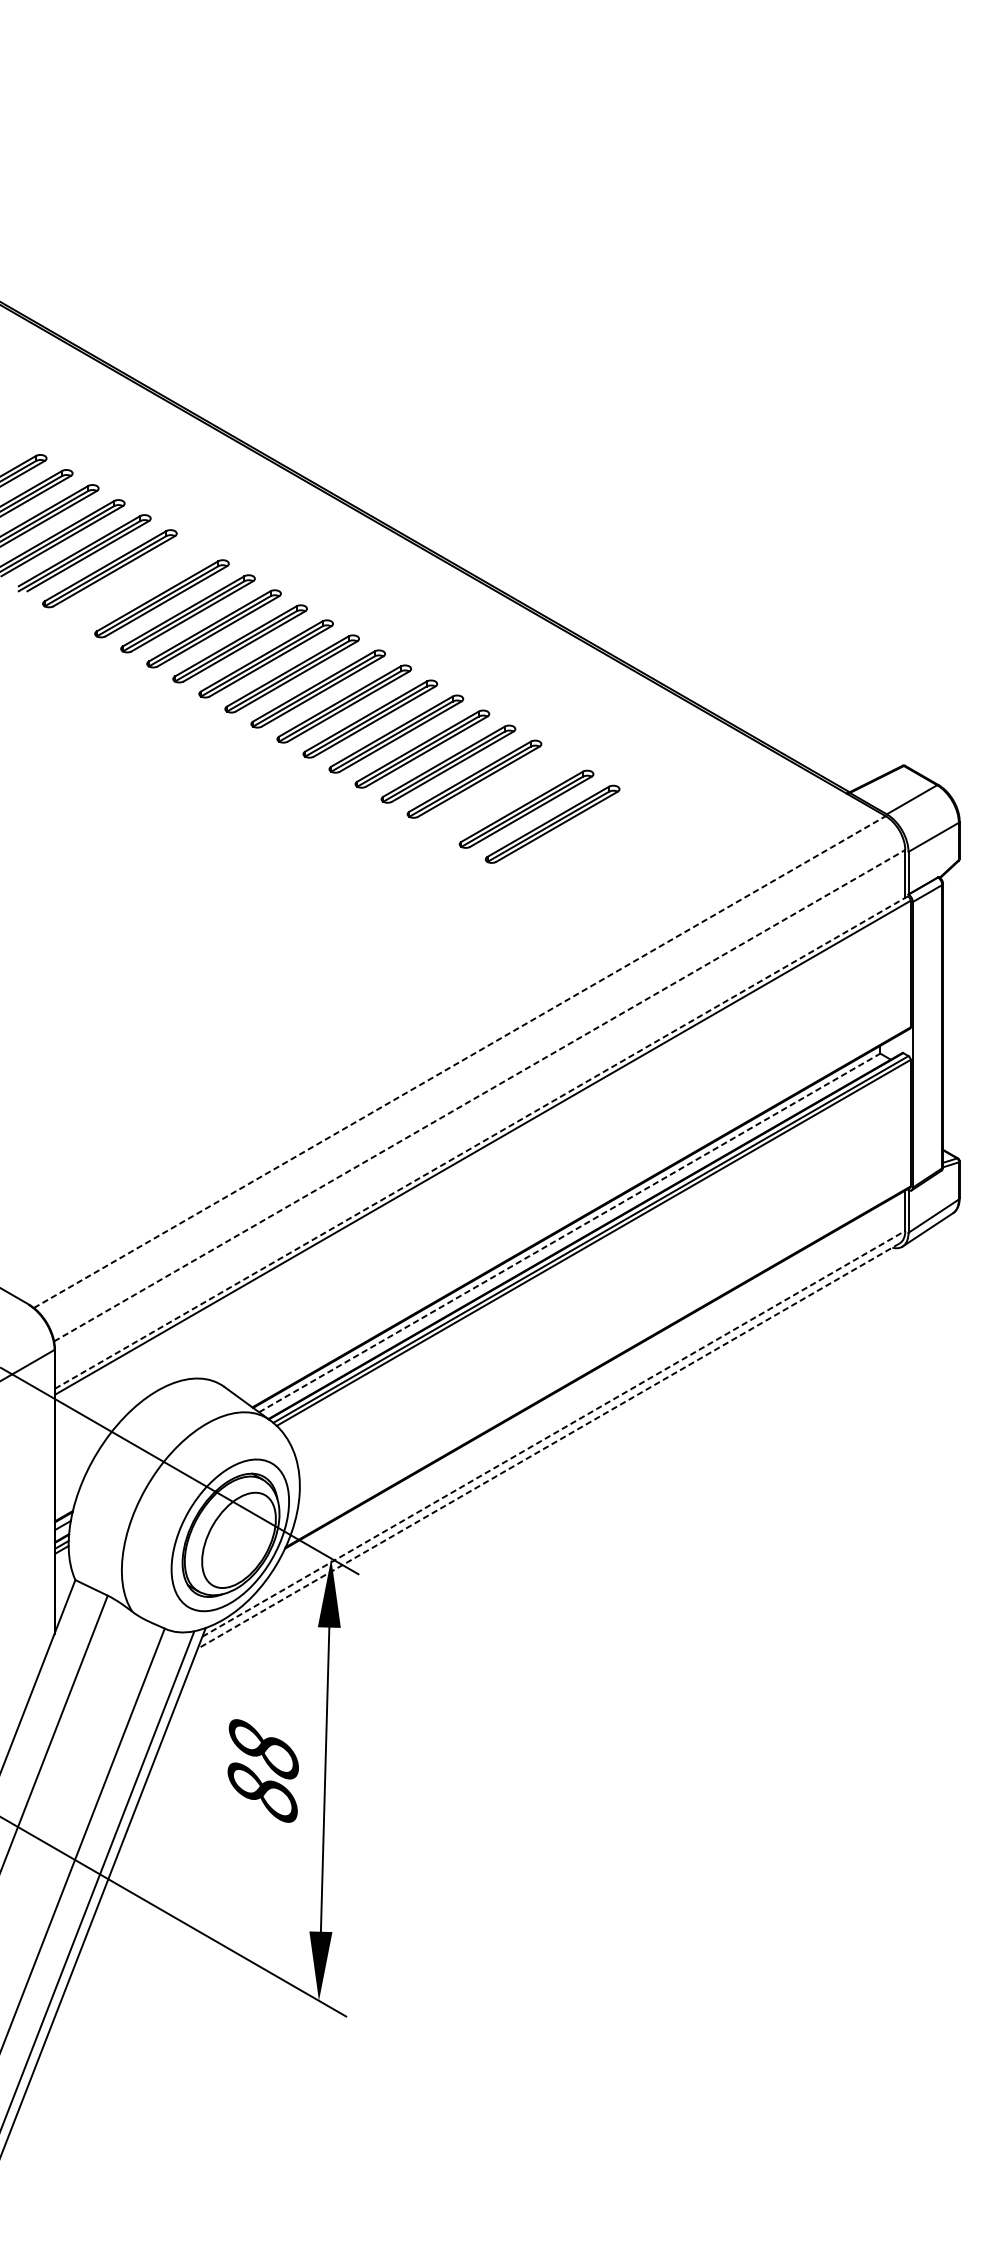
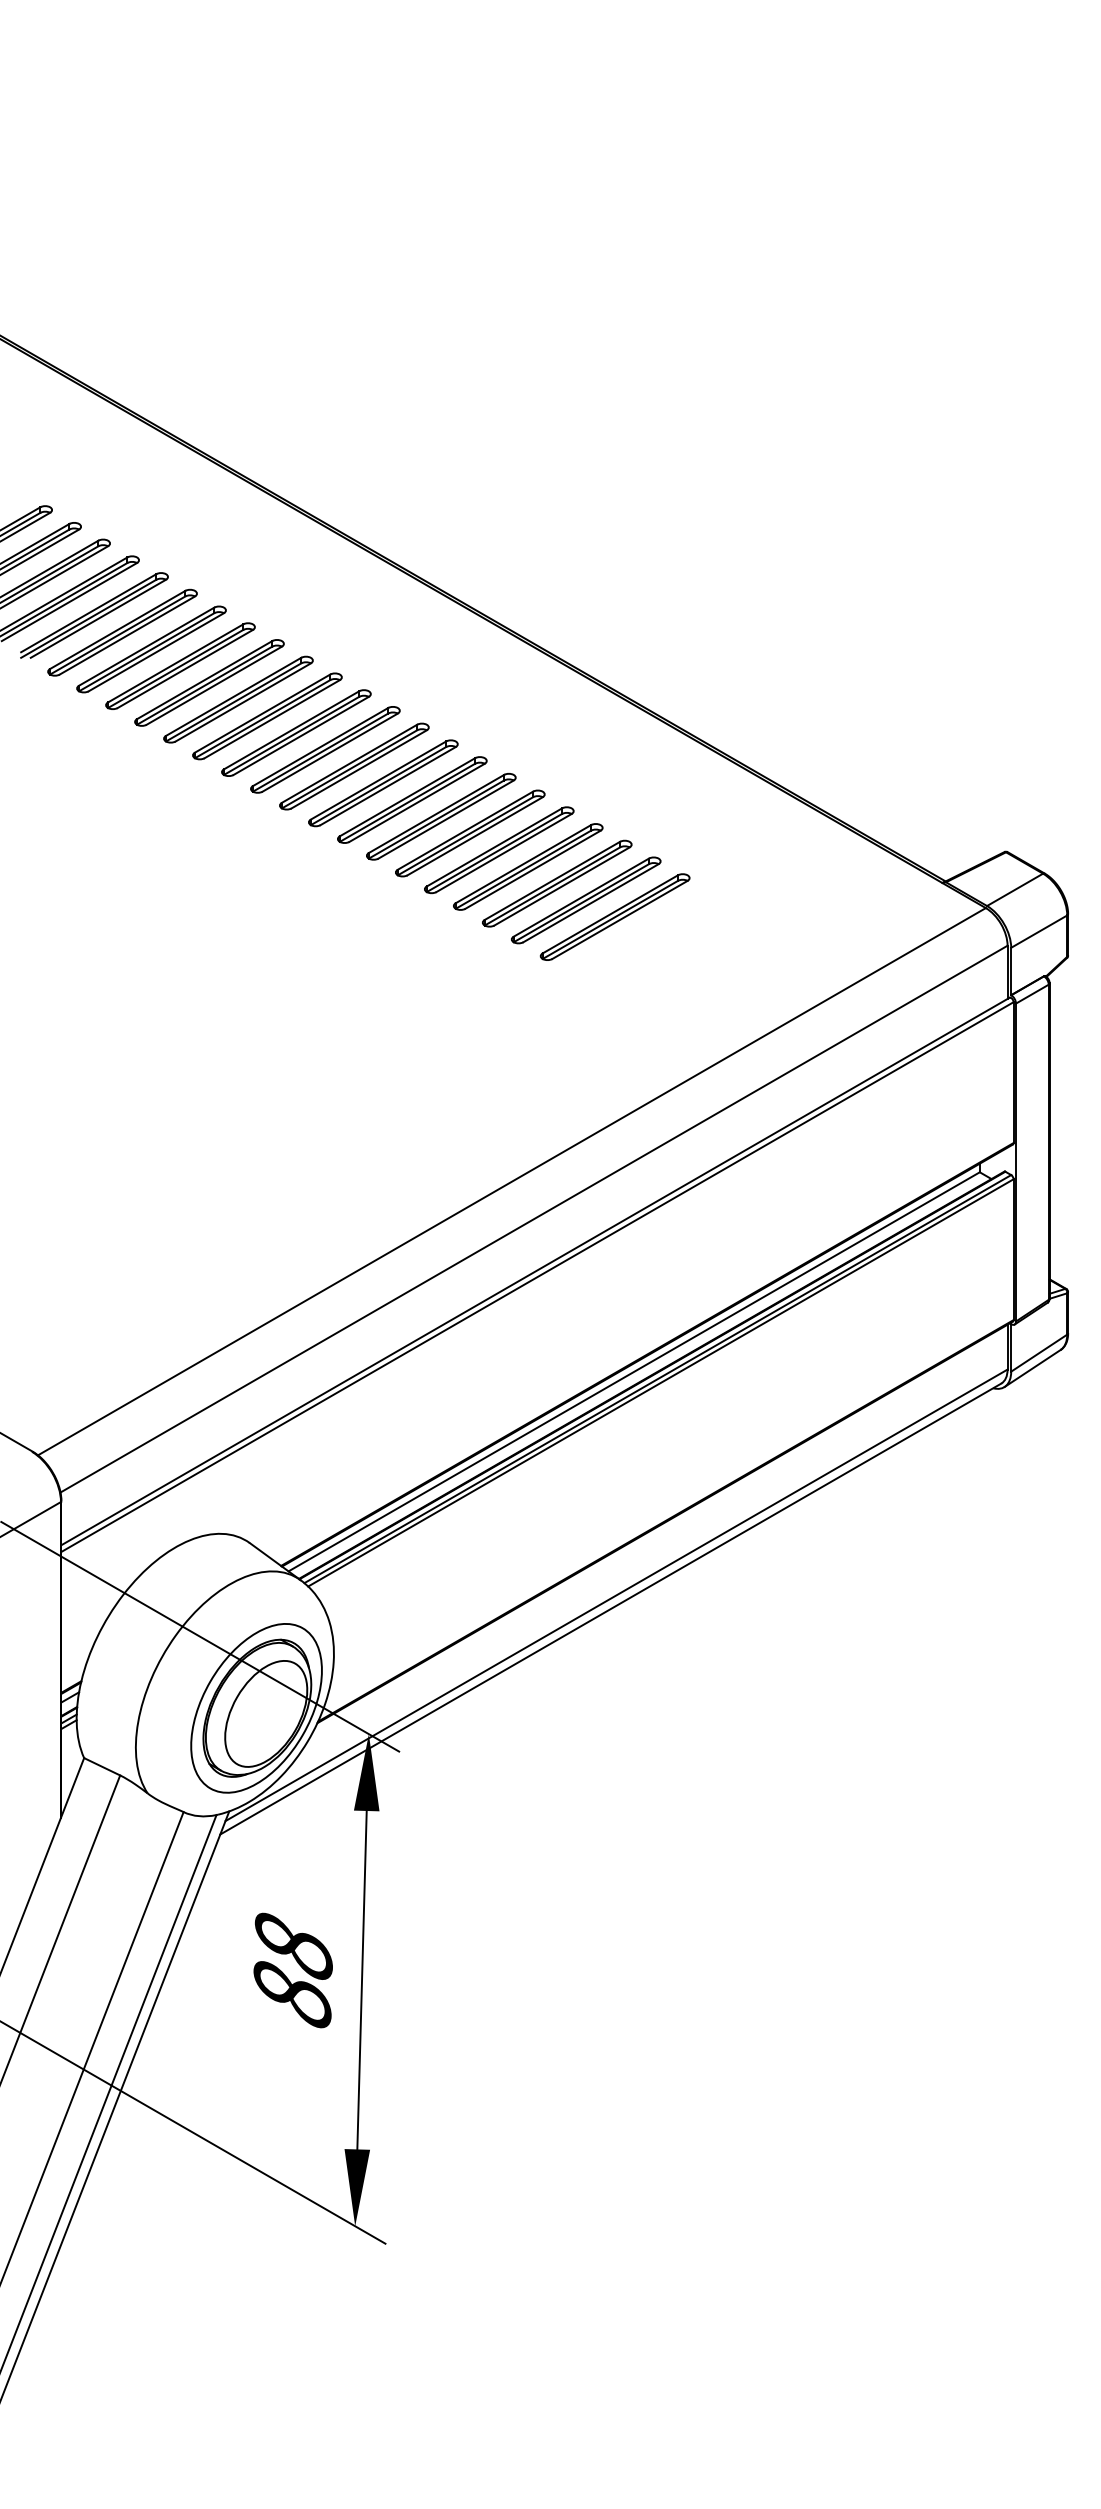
part: (135, 583) -> (151, 649), added
part: (500, 794) -> (557, 883), added
line: (460, 1061) -> (512, 1181), dashed -> solid
line: (480, 1096) -> (534, 1219), dashed -> solid
line: (481, 1142) -> (535, 1271), dashed -> solid
line: (569, 1232) -> (634, 1371), dashed -> solid
line: (553, 1433) -> (616, 1595), dashed -> solid
line: (548, 1446) -> (610, 1609), dashed -> solid

